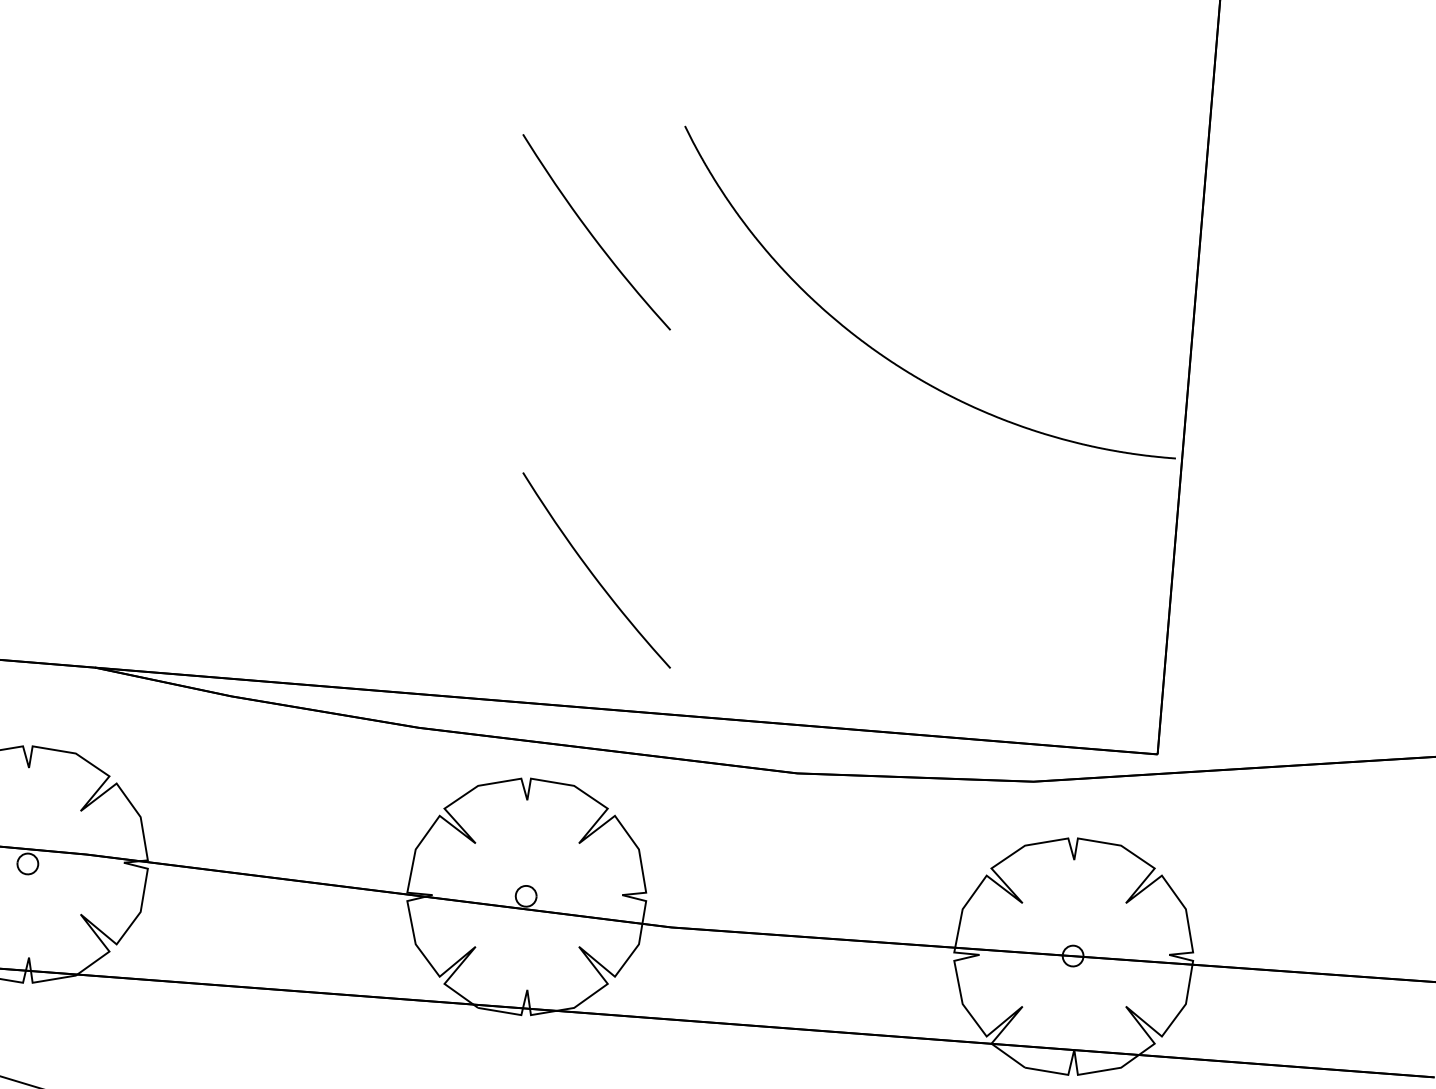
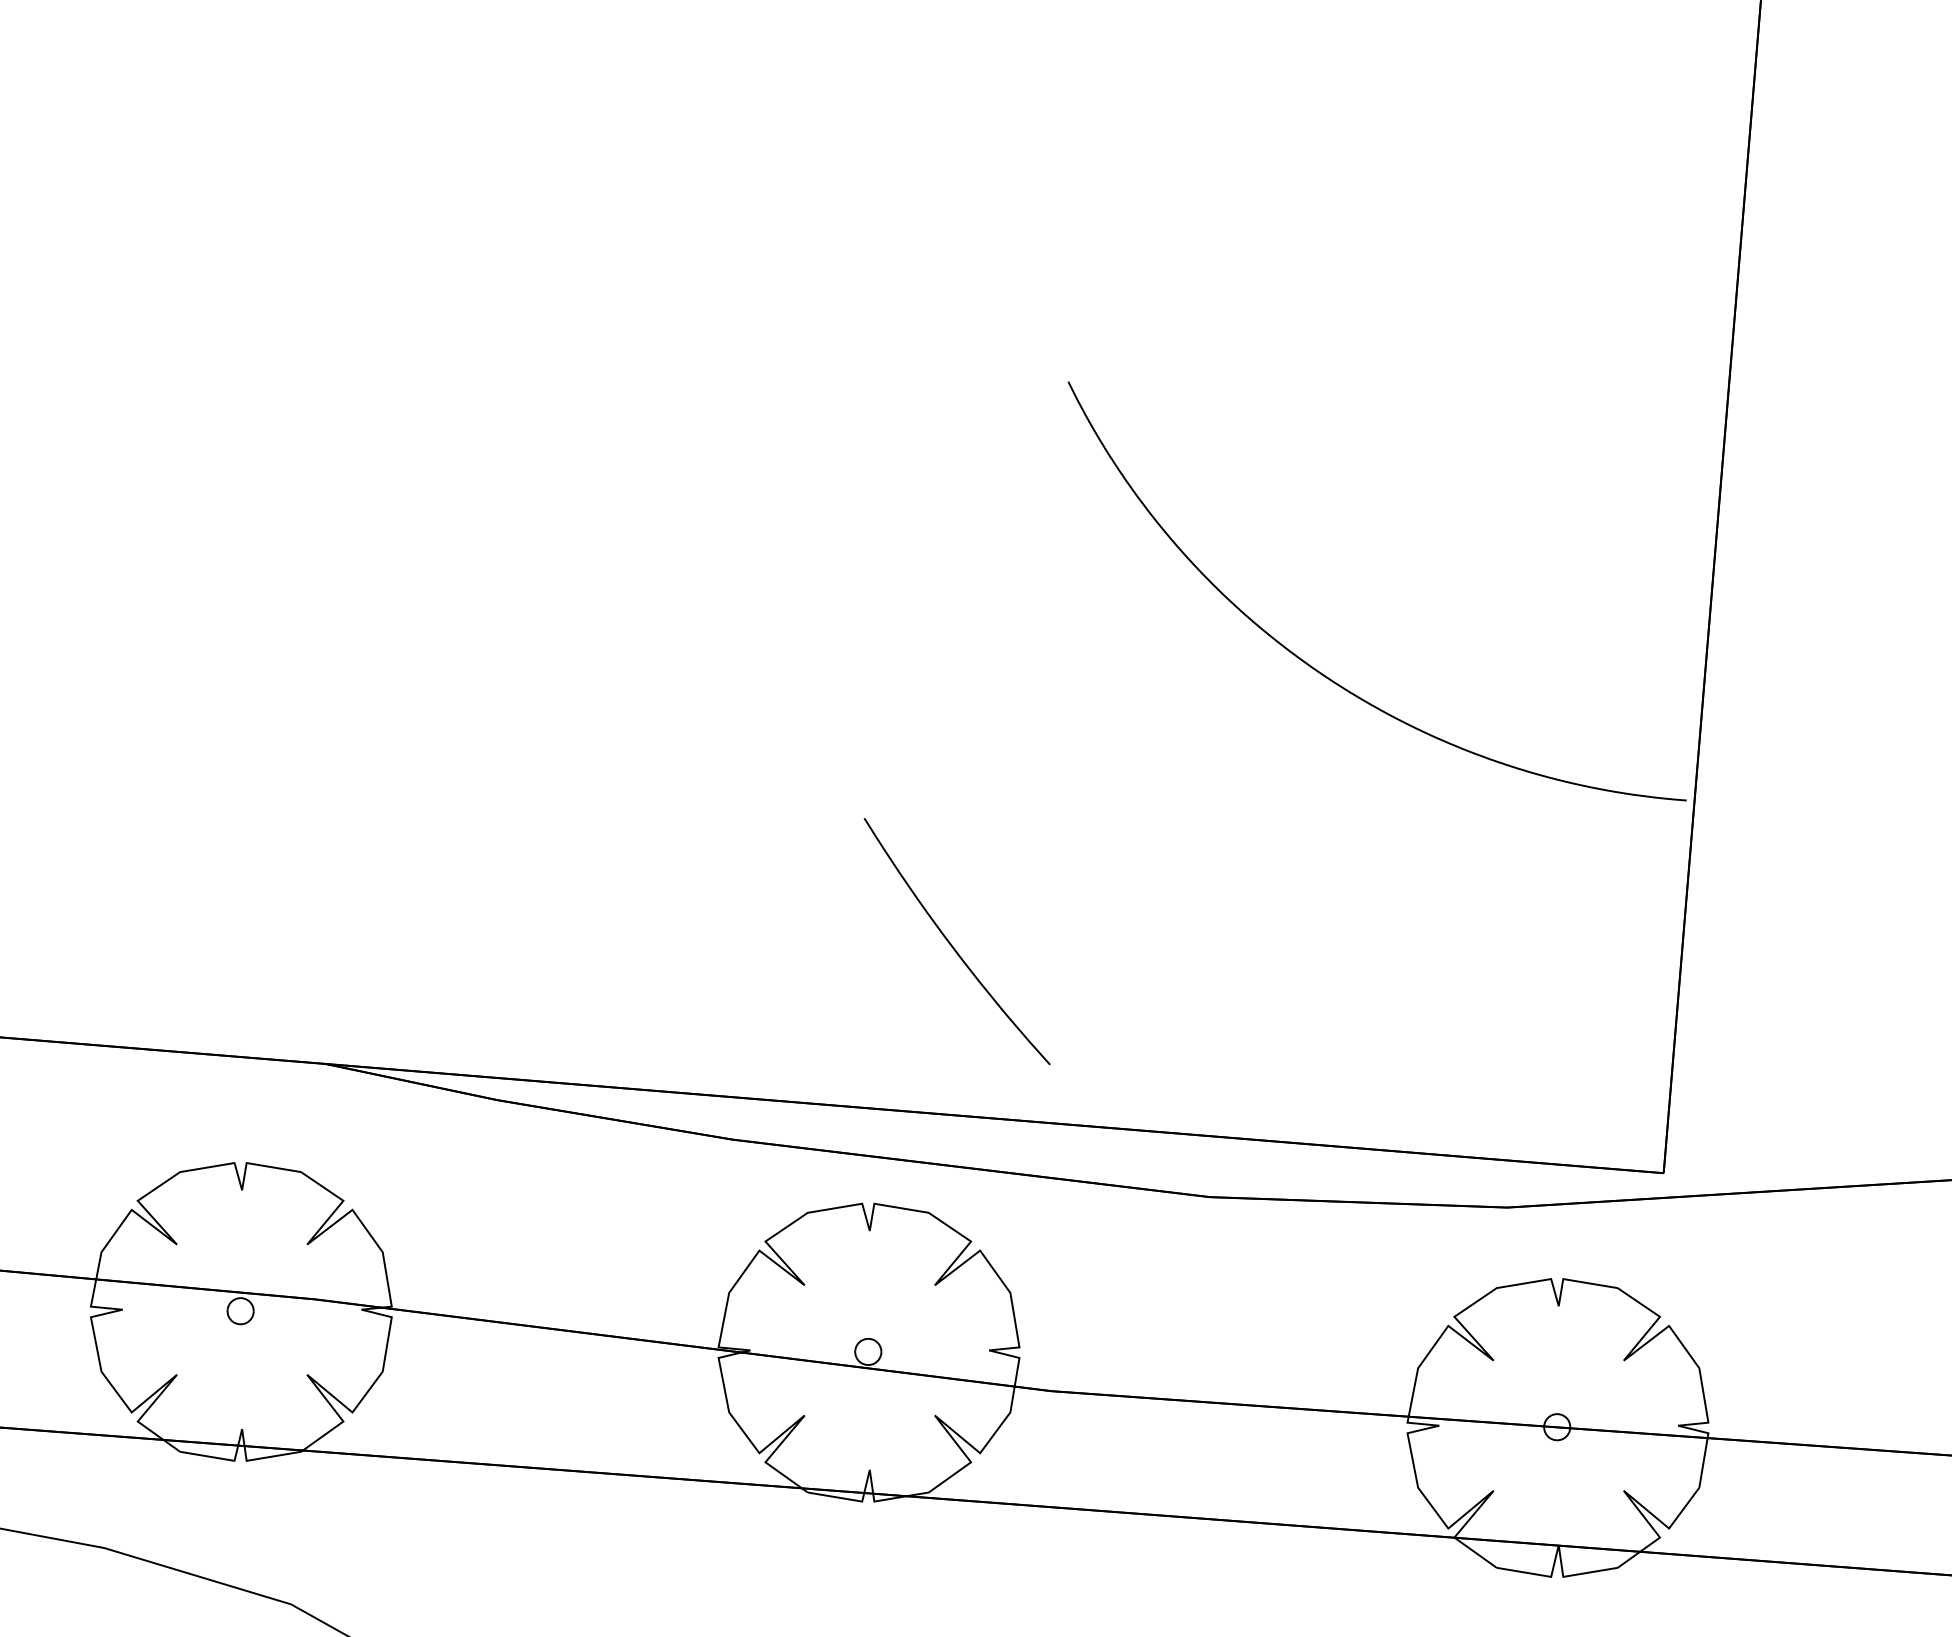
curve: (592, 233) -> (951, 517), removed

